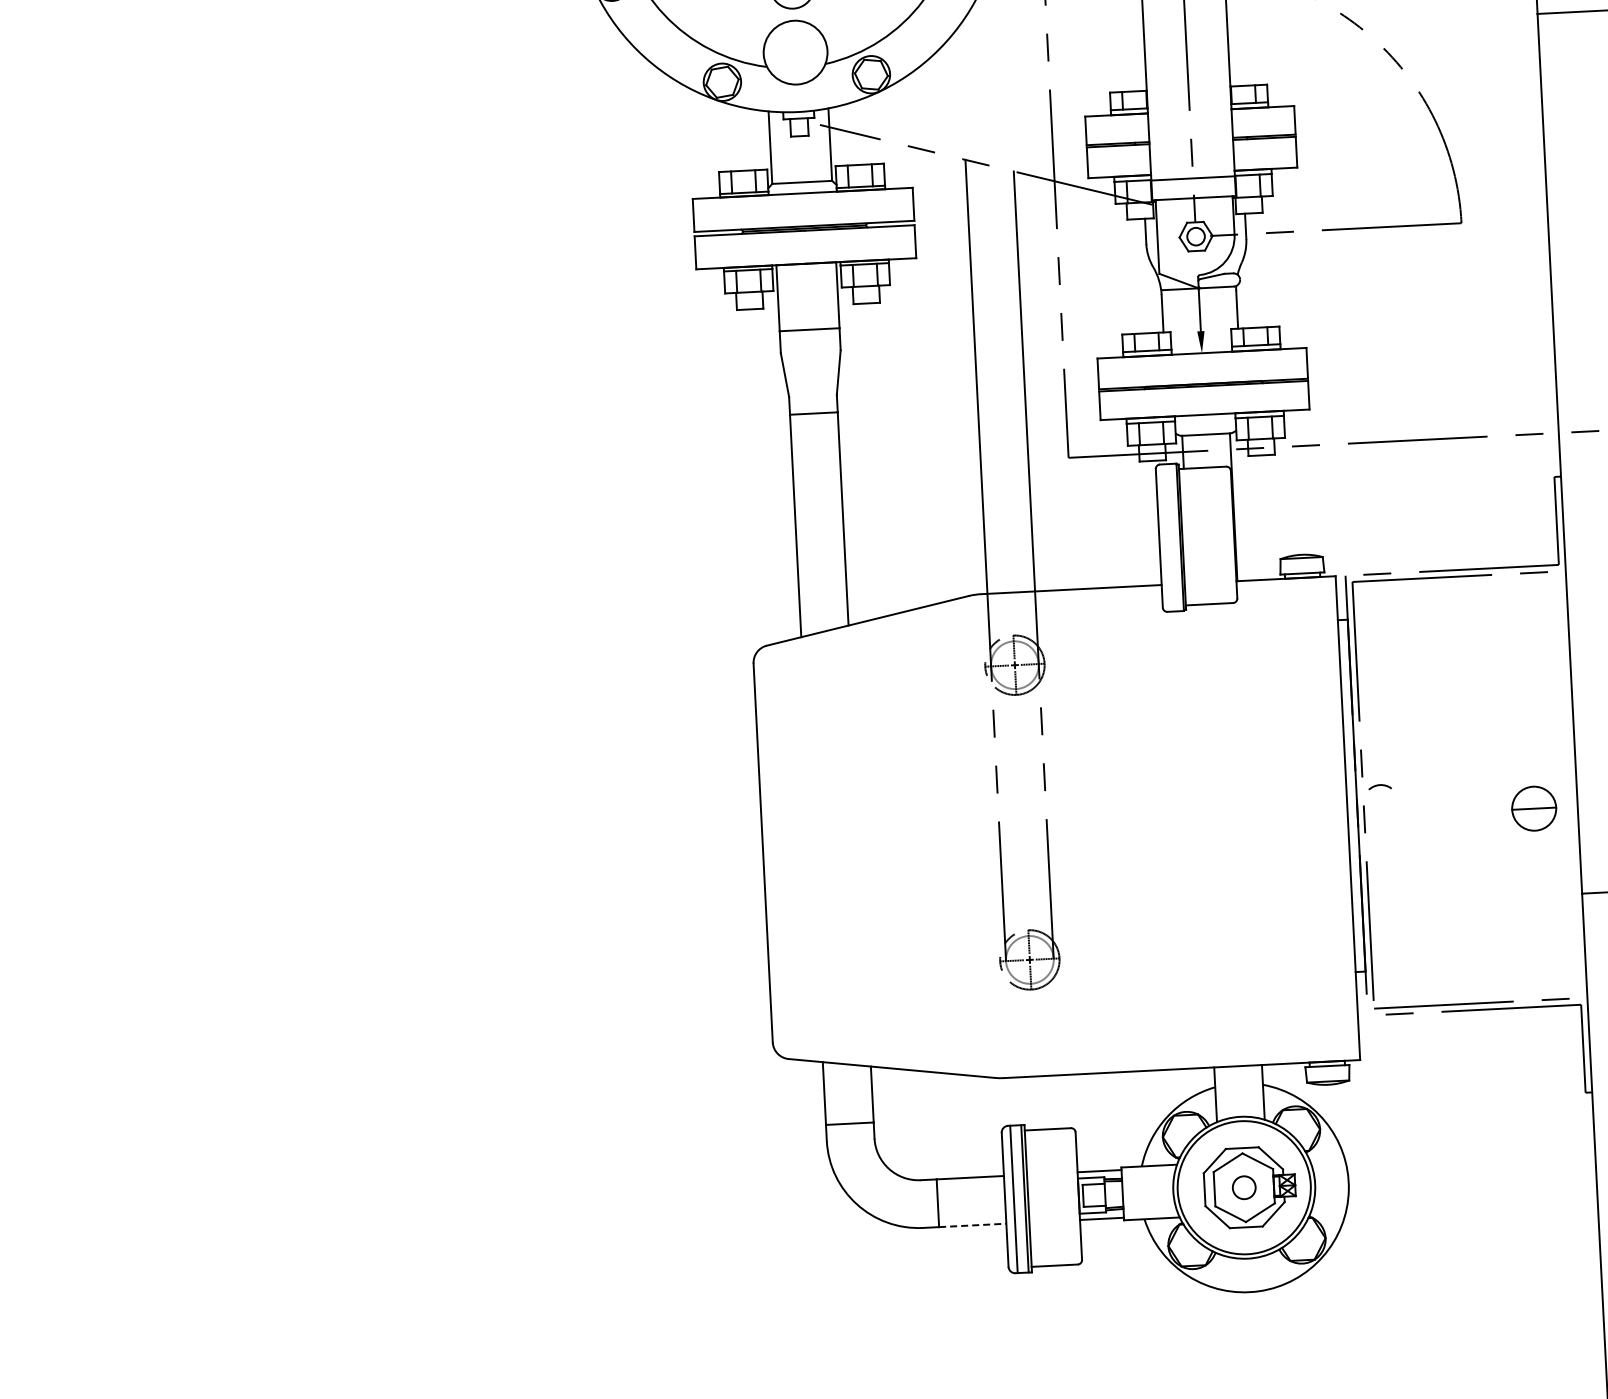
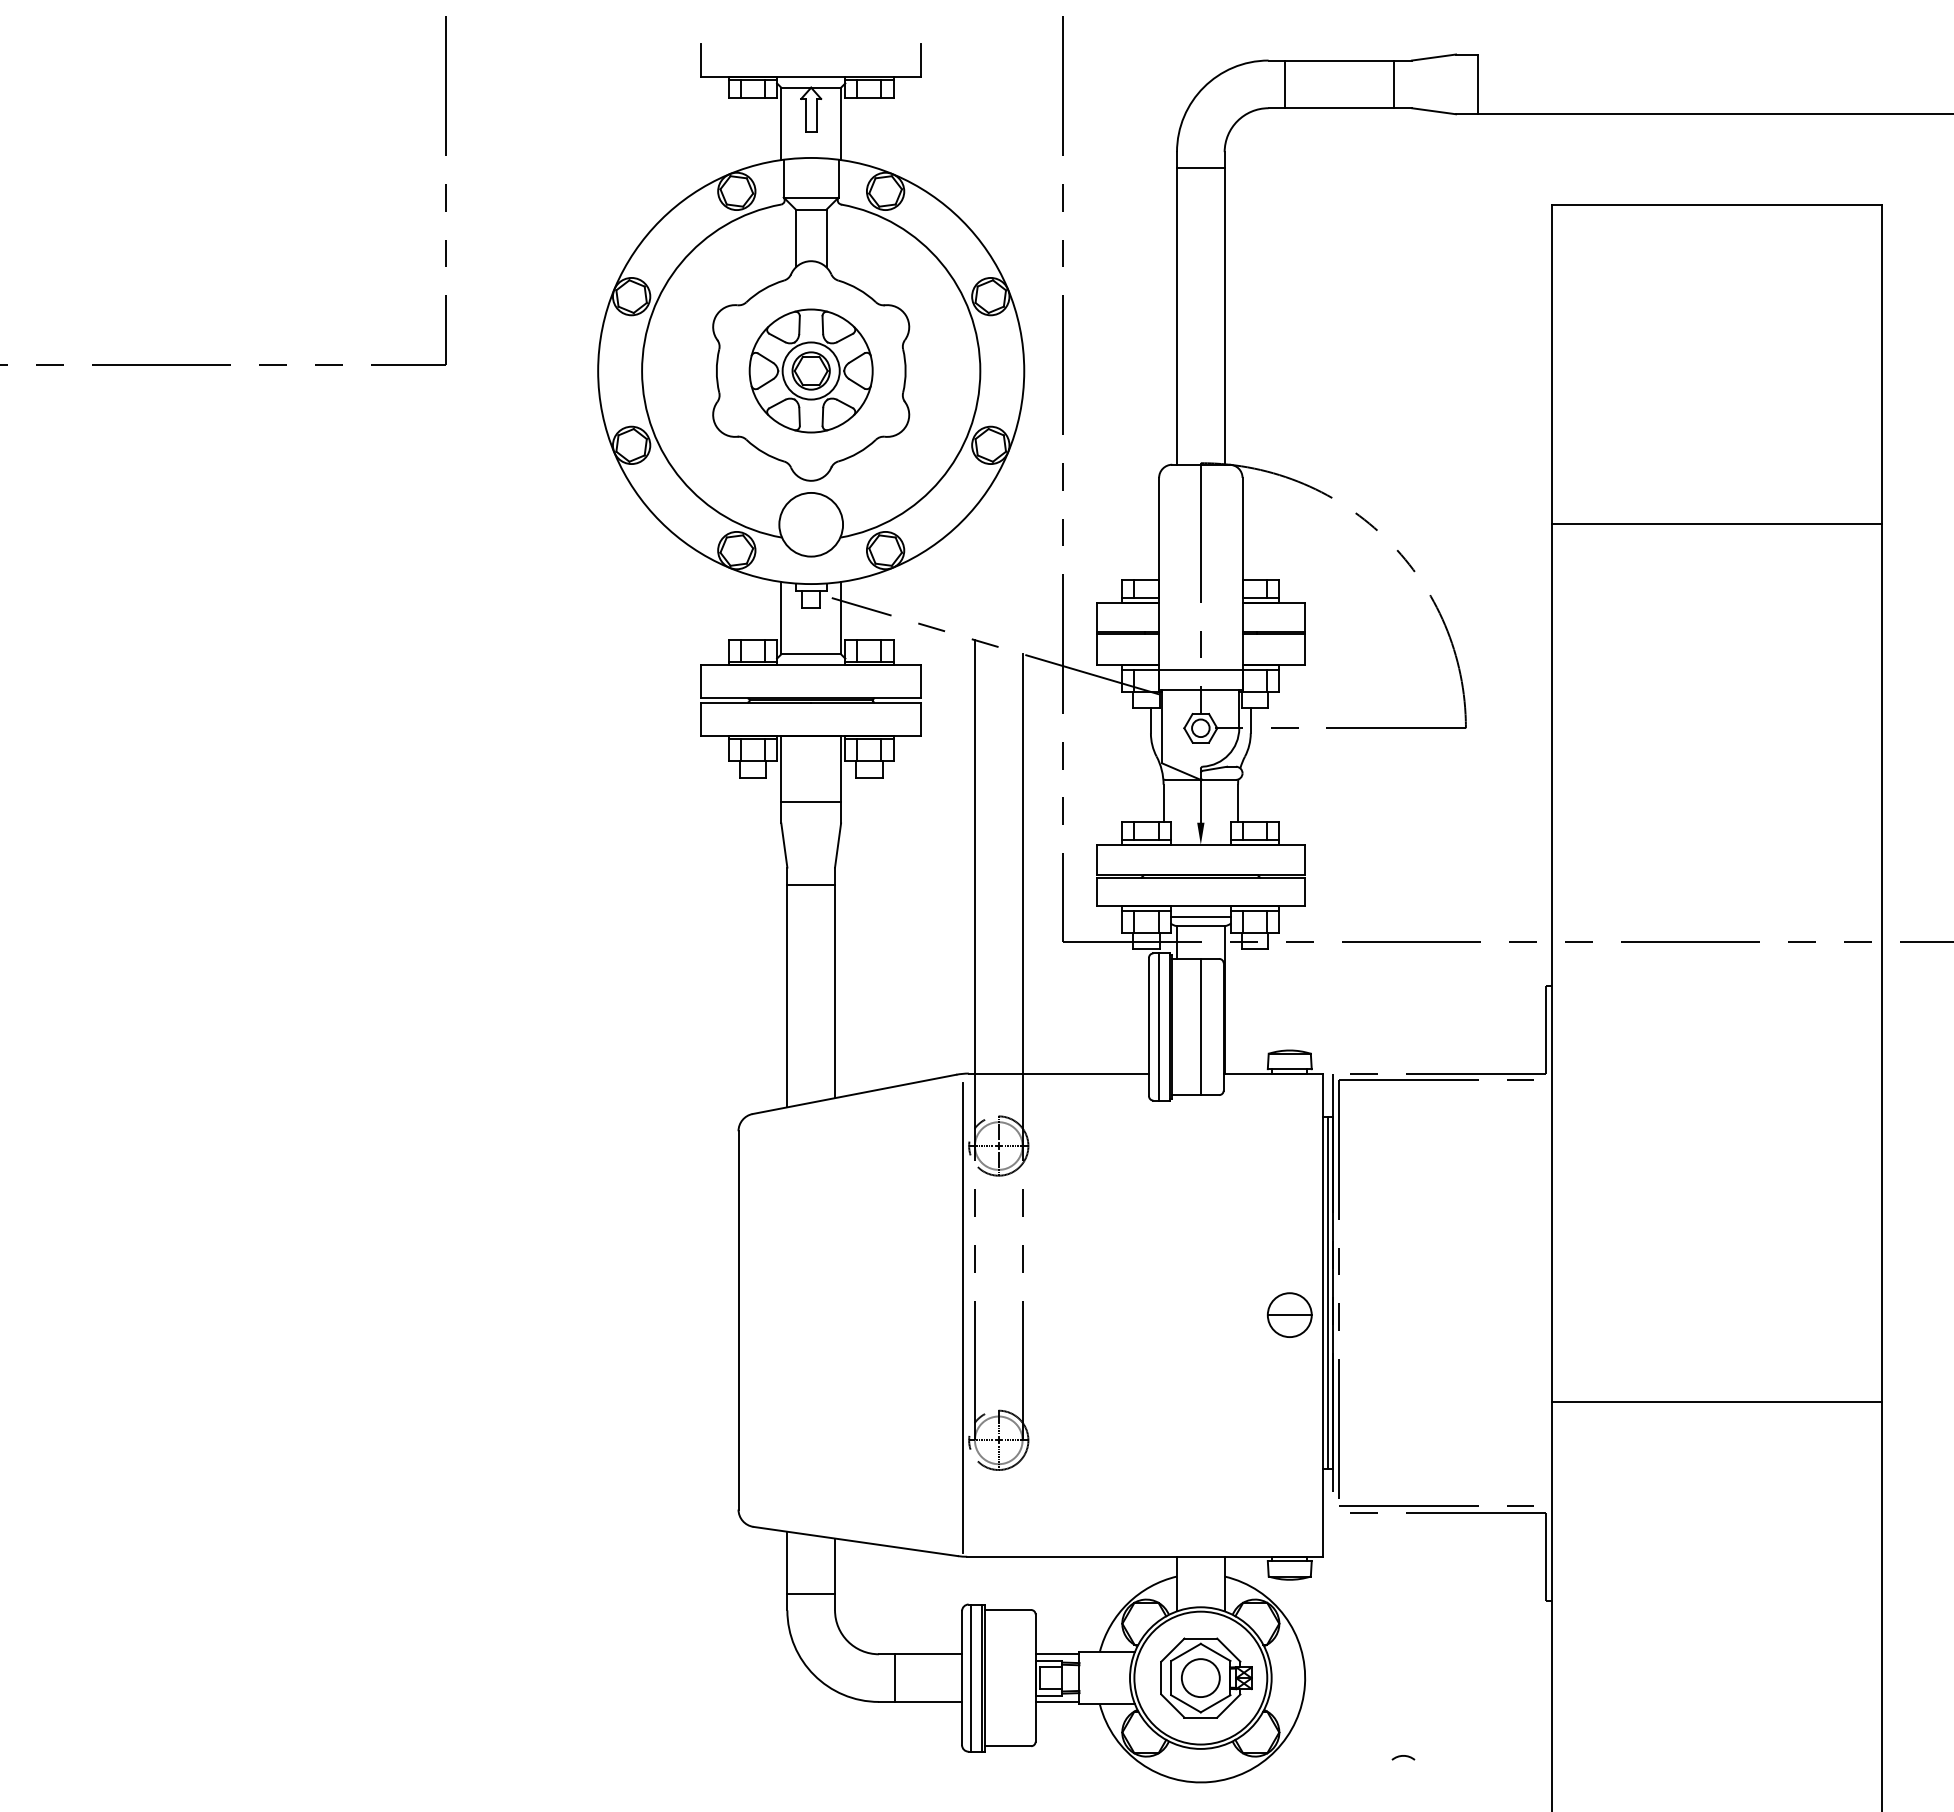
line: (1205, 426) -> (1200, 917), added
line: (1210, 535) -> (1200, 1026), added
line: (1168, 537) -> (1158, 1026), added
arc: (1380, 785) -> (1403, 1756), moved
line: (1351, 795) -> (1327, 1292), added
part: (1533, 808) -> (1289, 1314), moved
line: (987, 838) -> (962, 1317), added
circle: (1243, 1188) -> (1200, 1678), size x1.67
line: (972, 1224) -> (928, 1701), dashed -> solid

